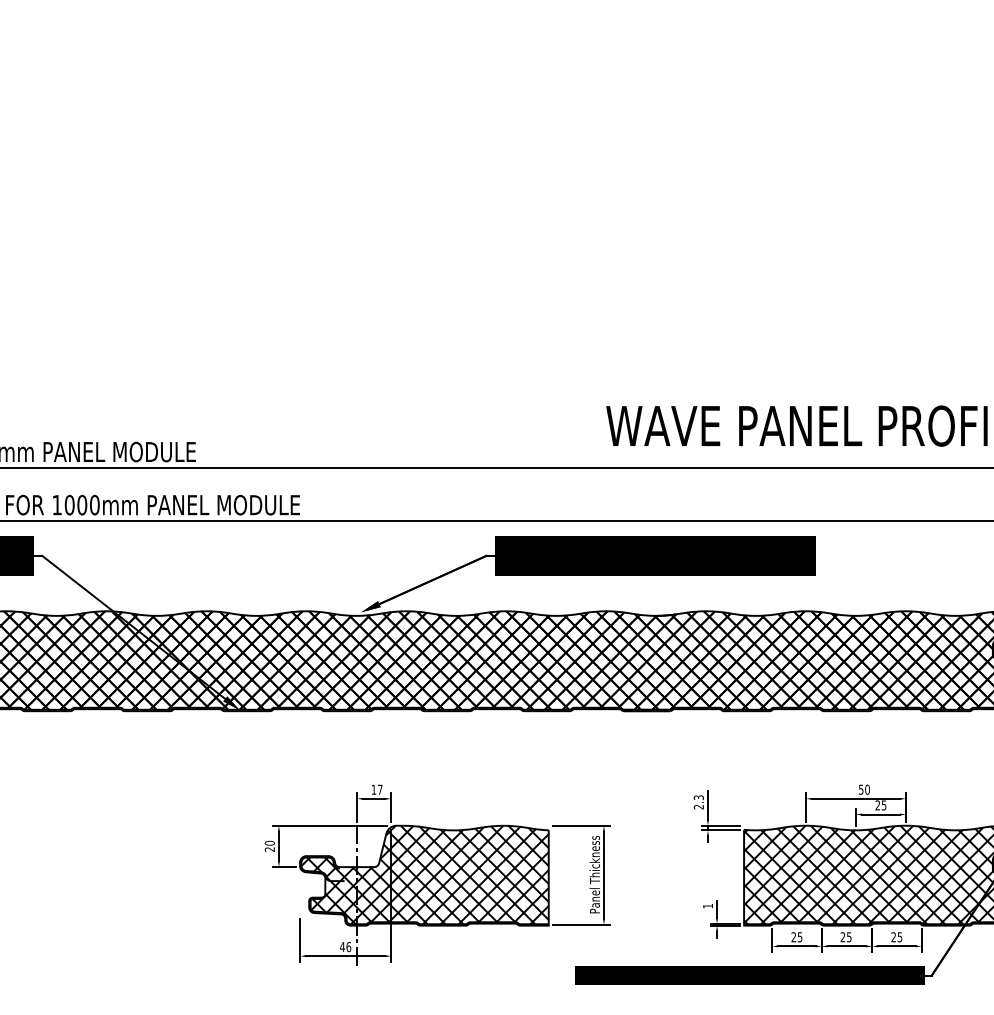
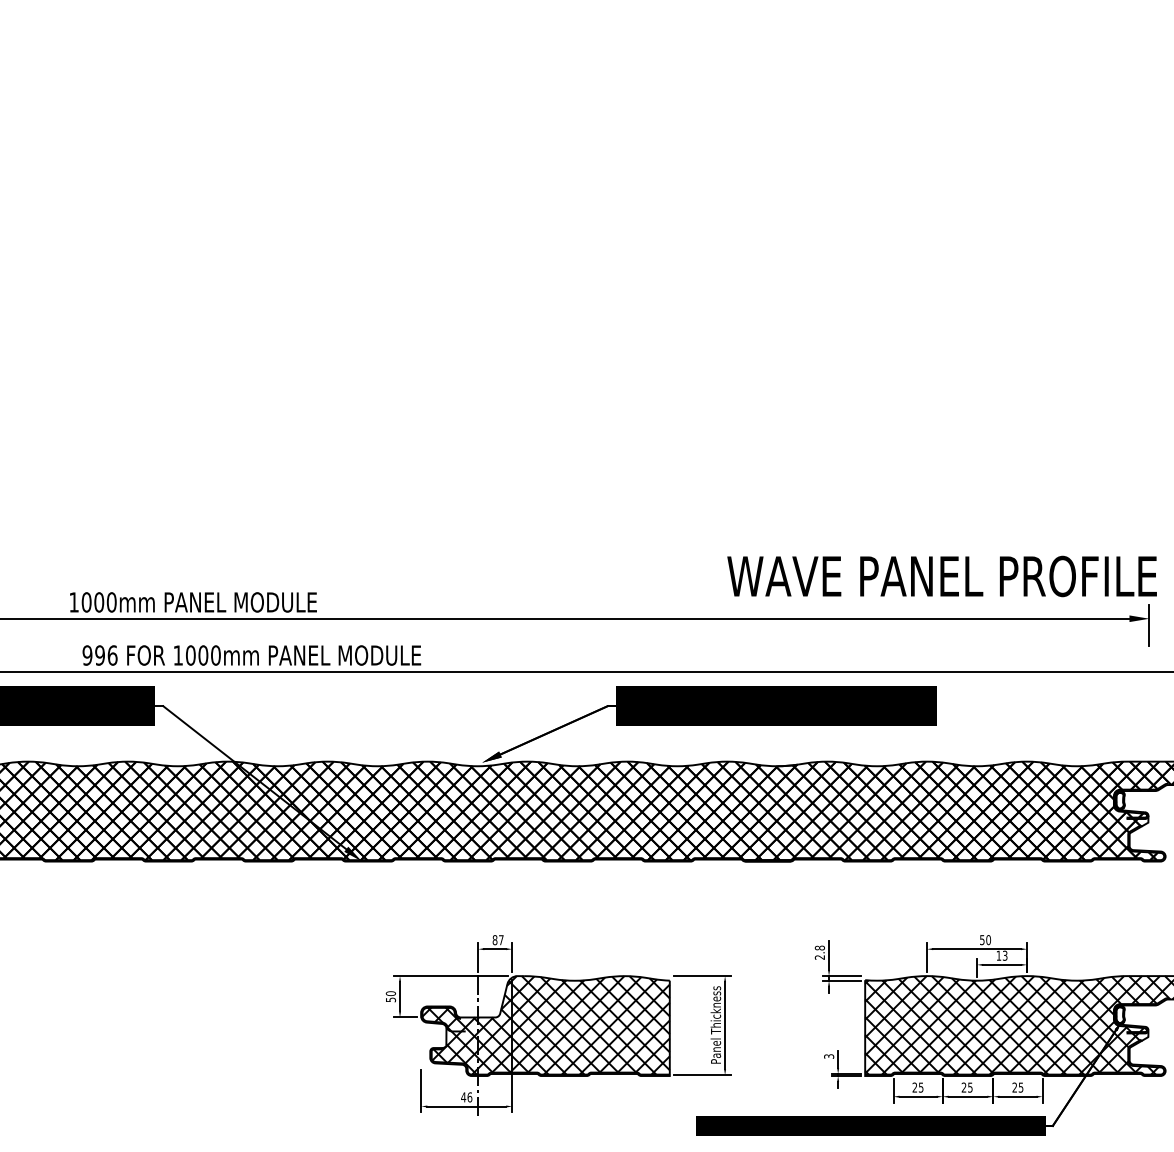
text: (373, 790) -> (494, 940), 17 -> 87
text: (698, 797) -> (819, 947), 2.3 -> 2.8
text: (880, 805) -> (1001, 955), 25 -> 13
text: (269, 849) -> (390, 999), 20 -> 50
text: (708, 906) -> (829, 1056), 1 -> 3

